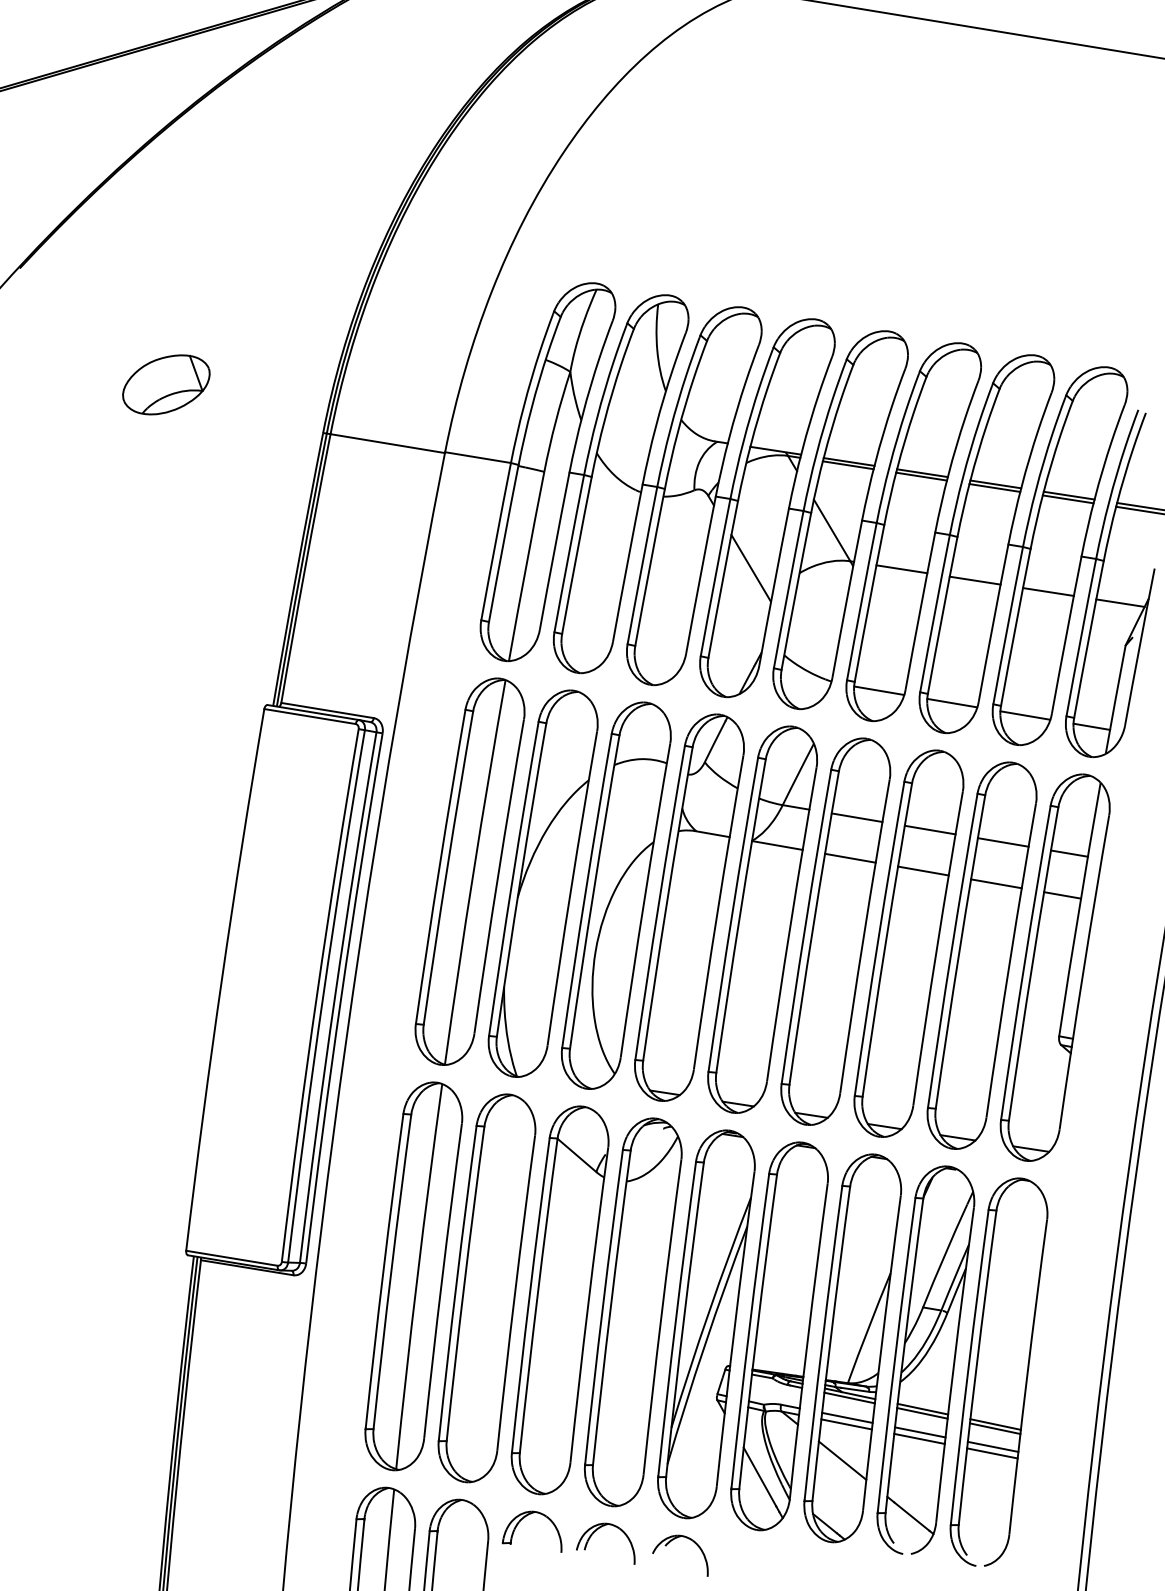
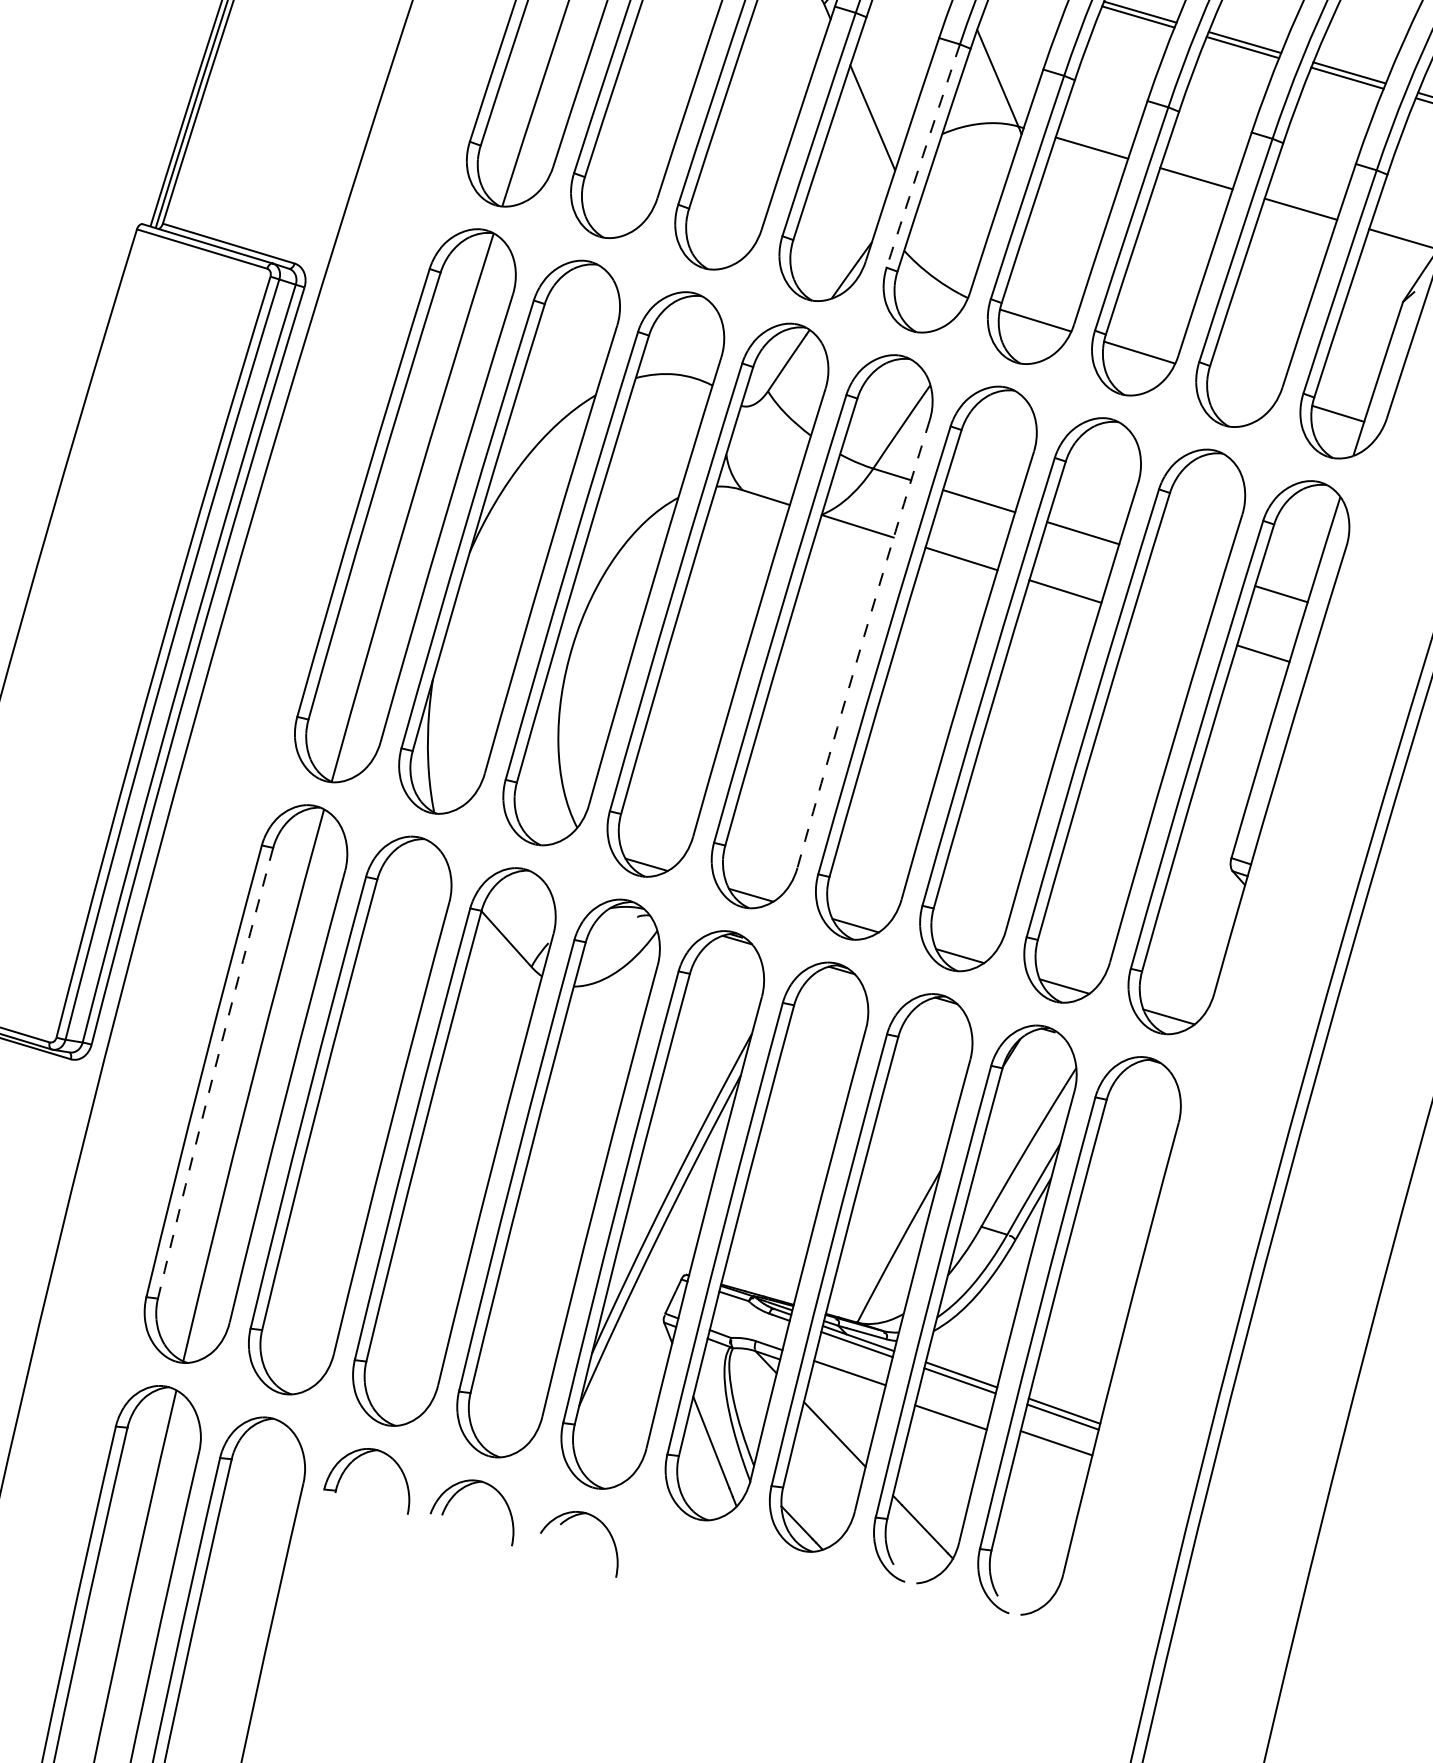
arc: (788, 589) -> (922, 155), solid -> dashed
line: (1025, 715) -> (1243, 384), removed
line: (1002, 842) -> (1186, 565), removed
line: (996, 883) -> (1169, 623), removed
arc: (790, 924) -> (861, 643), solid -> dashed
arc: (391, 1271) -> (214, 1072), solid -> dashed
line: (846, 1424) -> (847, 1382), removed
line: (919, 1432) -> (952, 1408), removed
line: (992, 1453) -> (1054, 1452), removed

